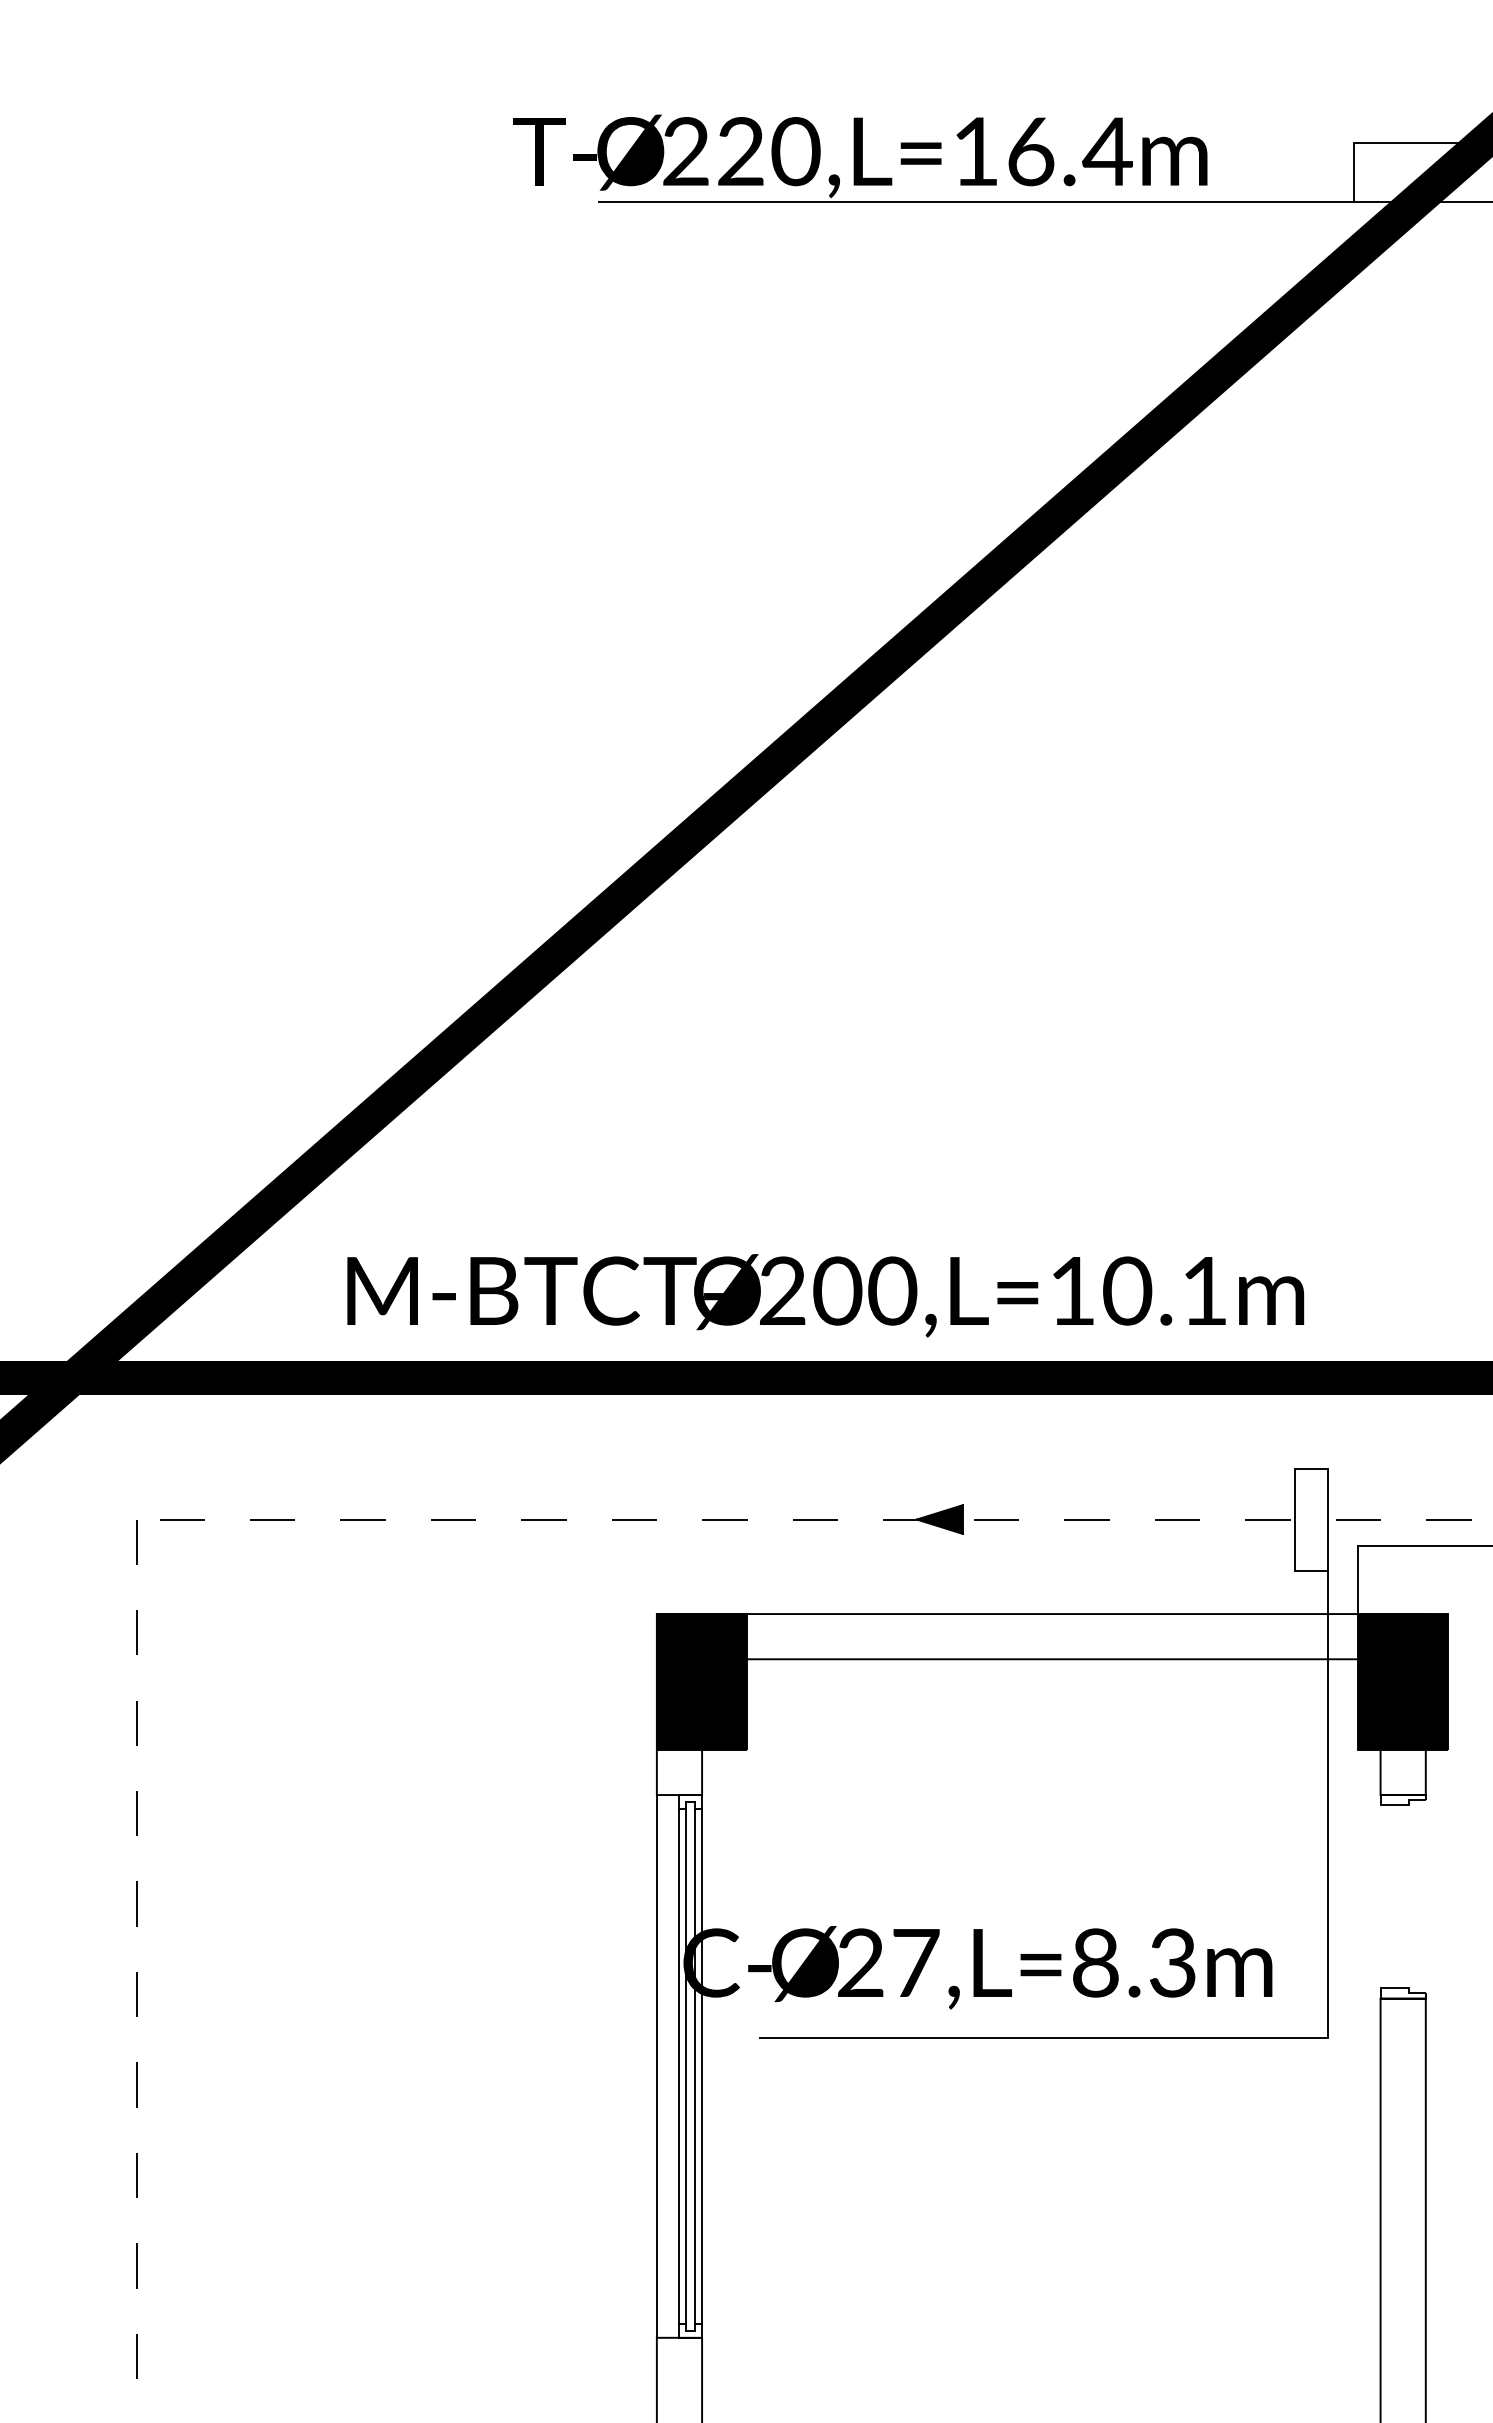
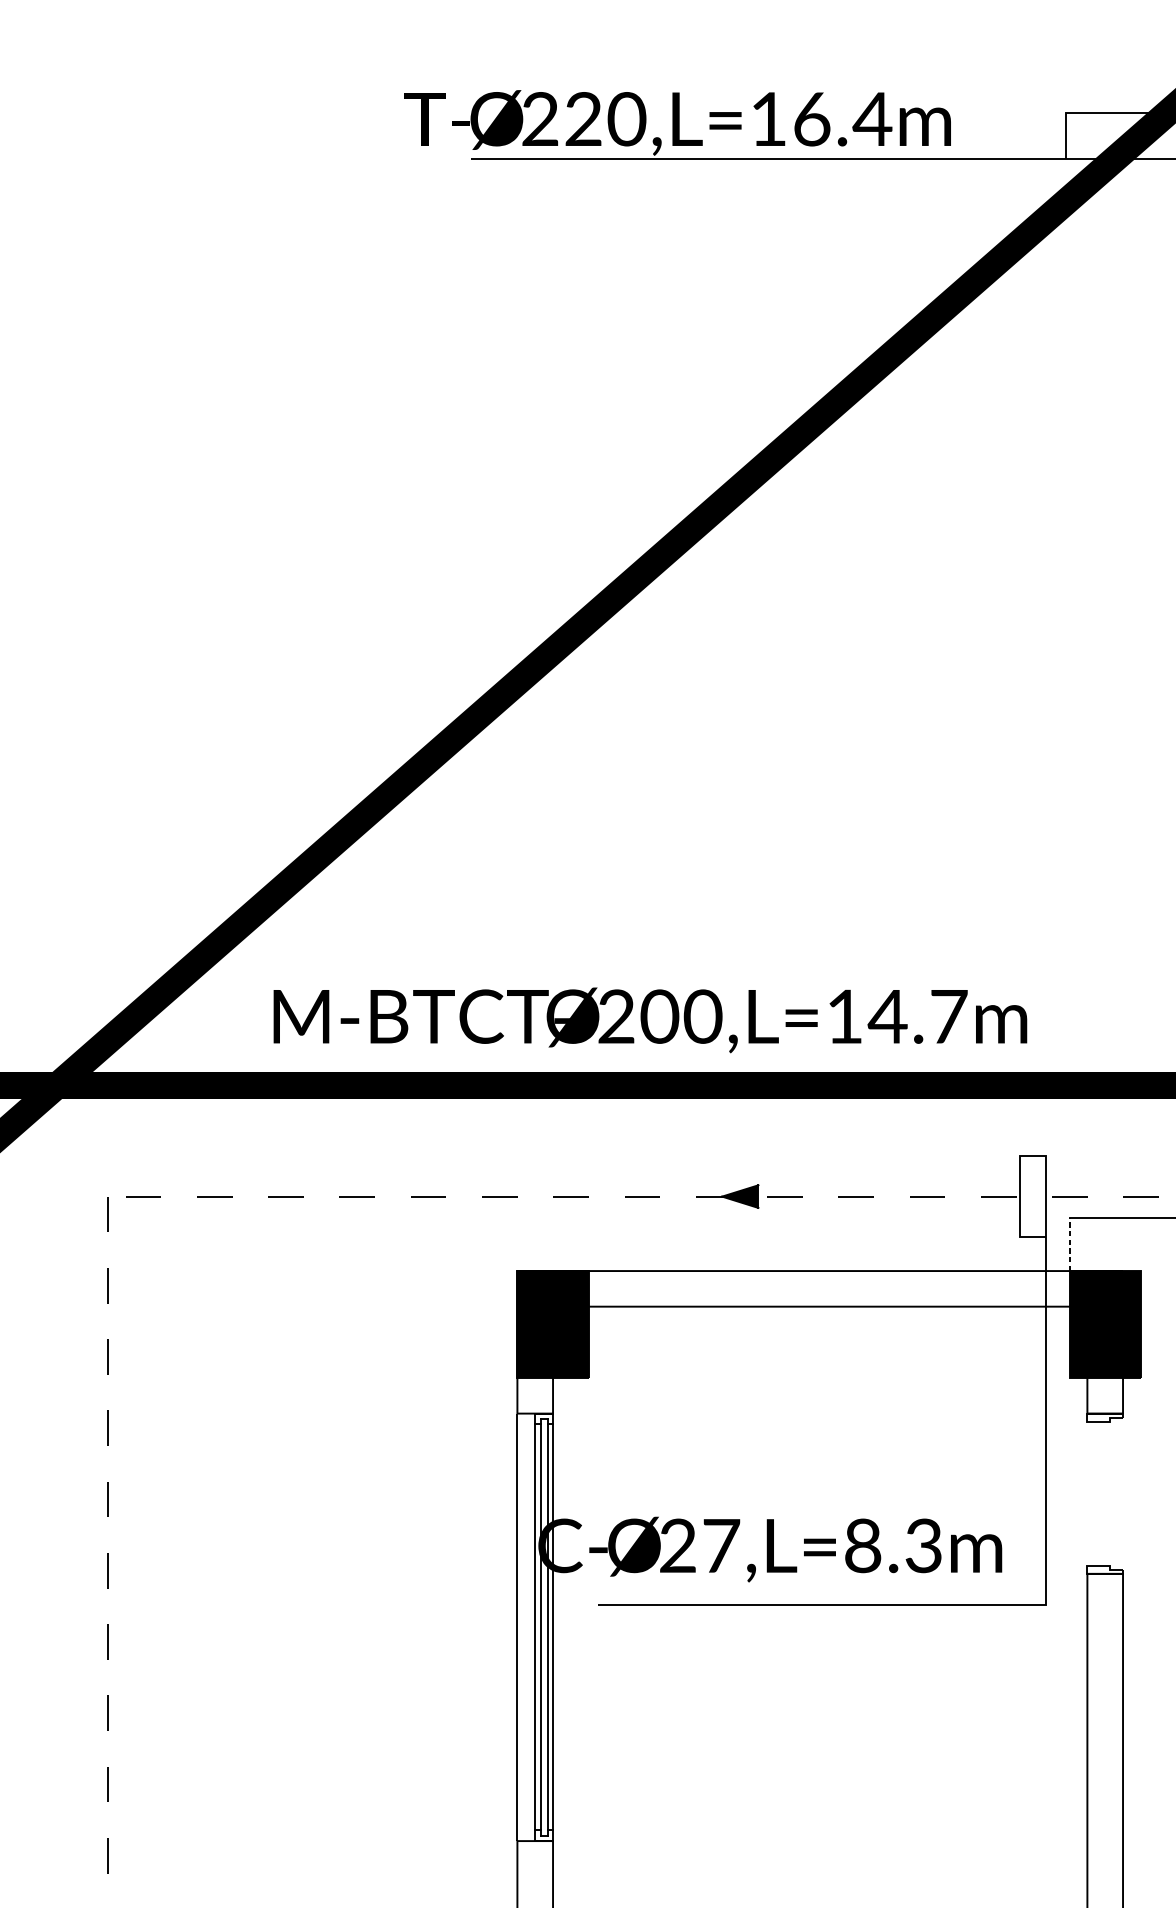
text: (1164, 1290) -> (917, 1016), 200,L=10.1m -> 200,L=14.7m
line: (1357, 1580) -> (1069, 1244), solid -> dashed

